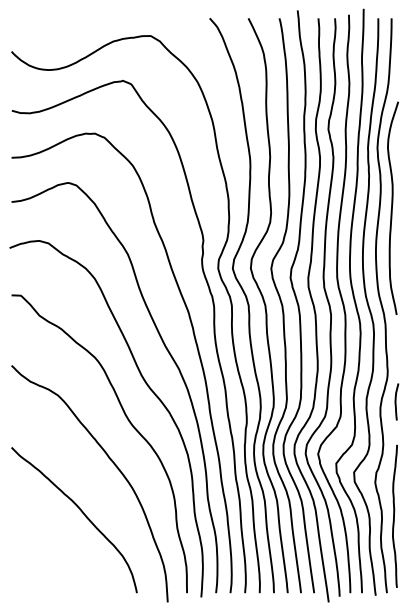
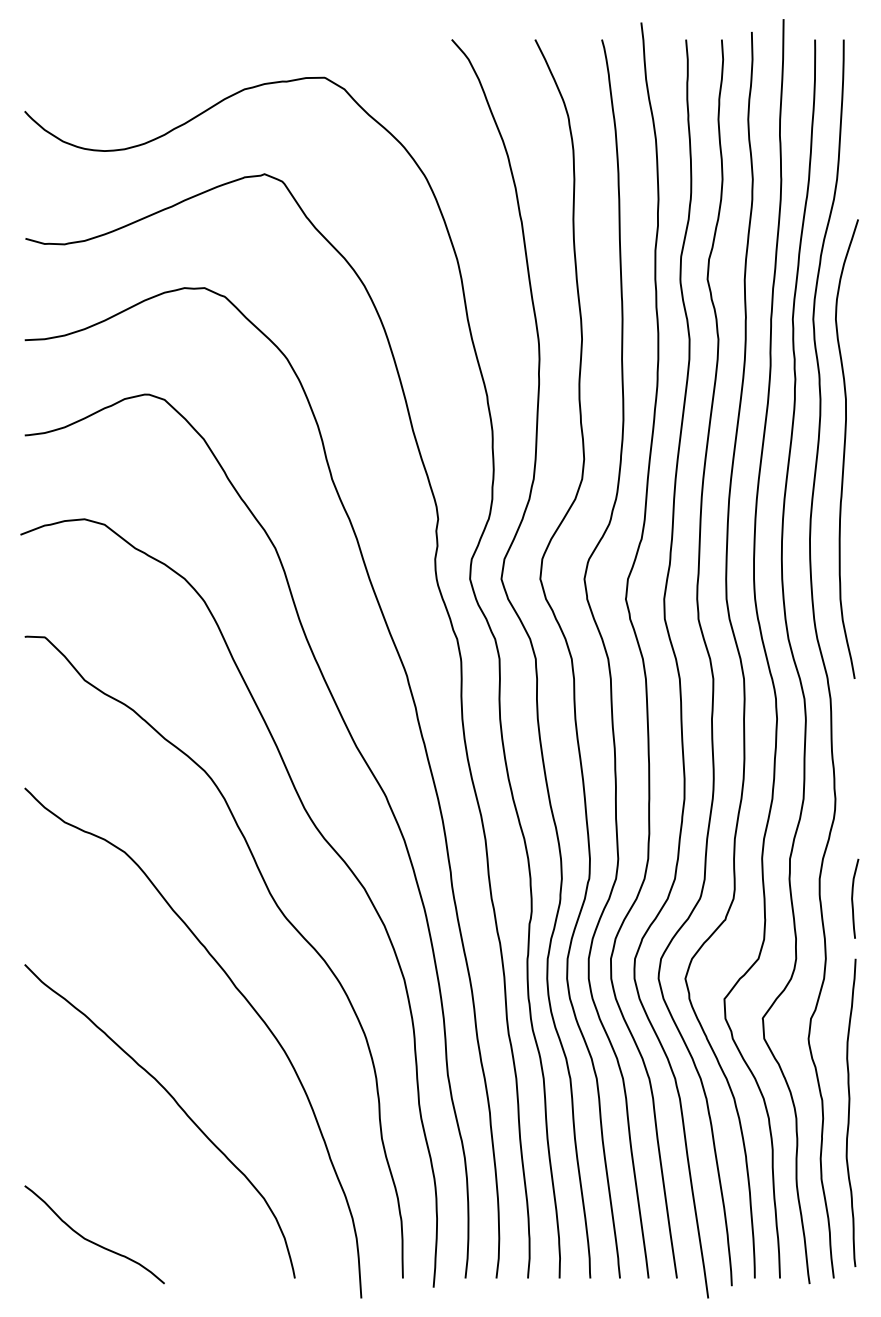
curve: (396, 401) -> (854, 897), moved
curve: (41, 574) -> (89, 1238), added

